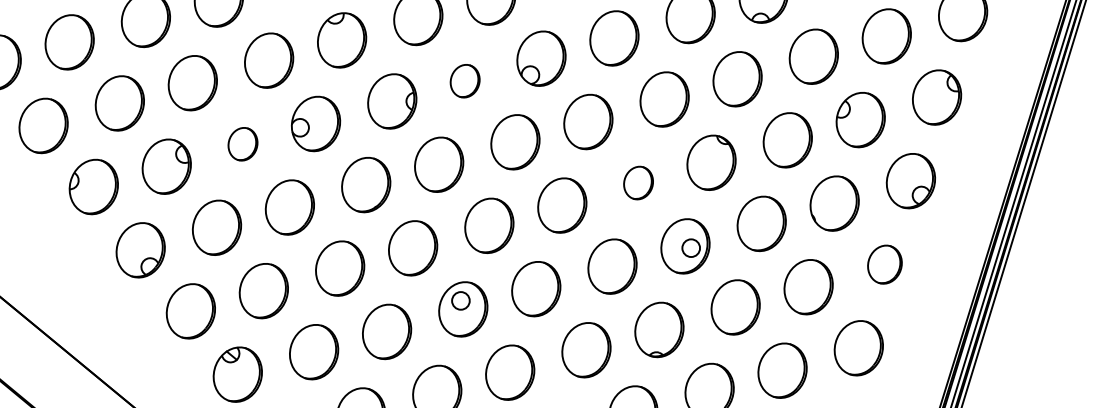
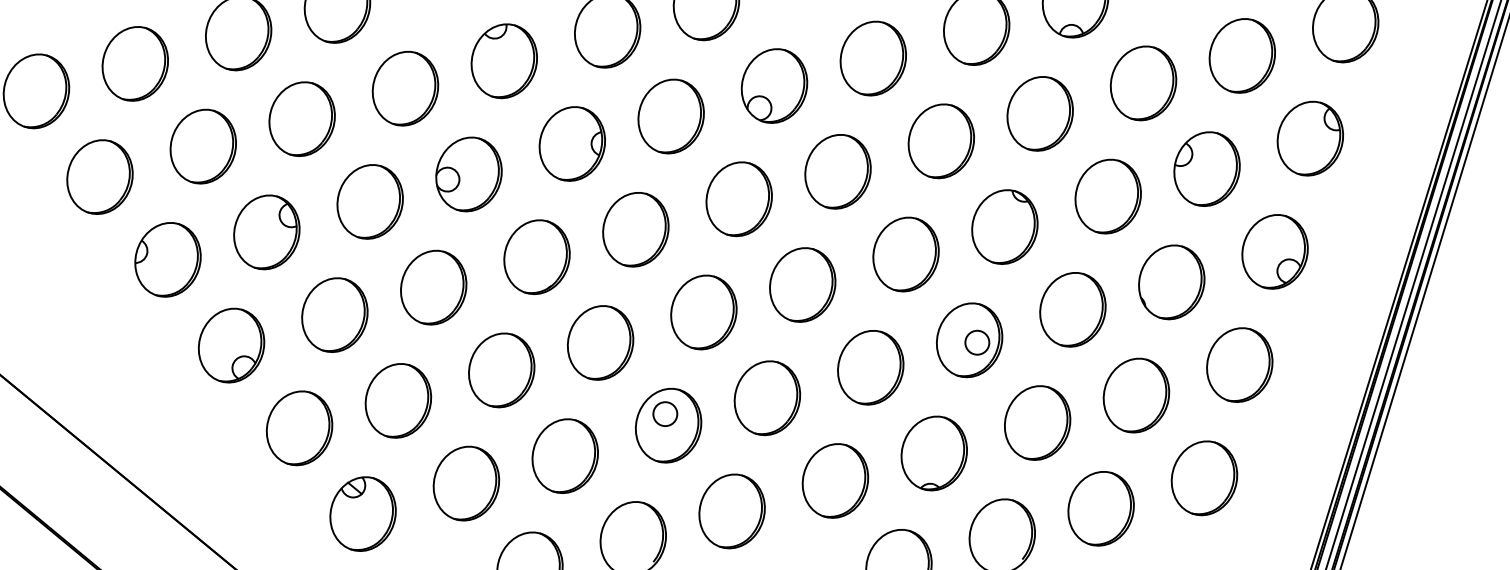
part: (464, 81) -> (670, 116), size x1.67
part: (242, 143) -> (369, 201), size x1.67
part: (638, 183) -> (905, 254), size x1.67
part: (884, 264) -> (1239, 364), size x1.43

